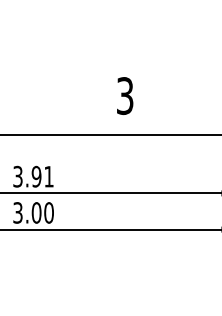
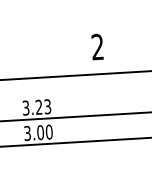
text: (125, 96) -> (97, 47), 3 -> 2
text: (42, 176) -> (43, 106), 3.91 -> 3.23

